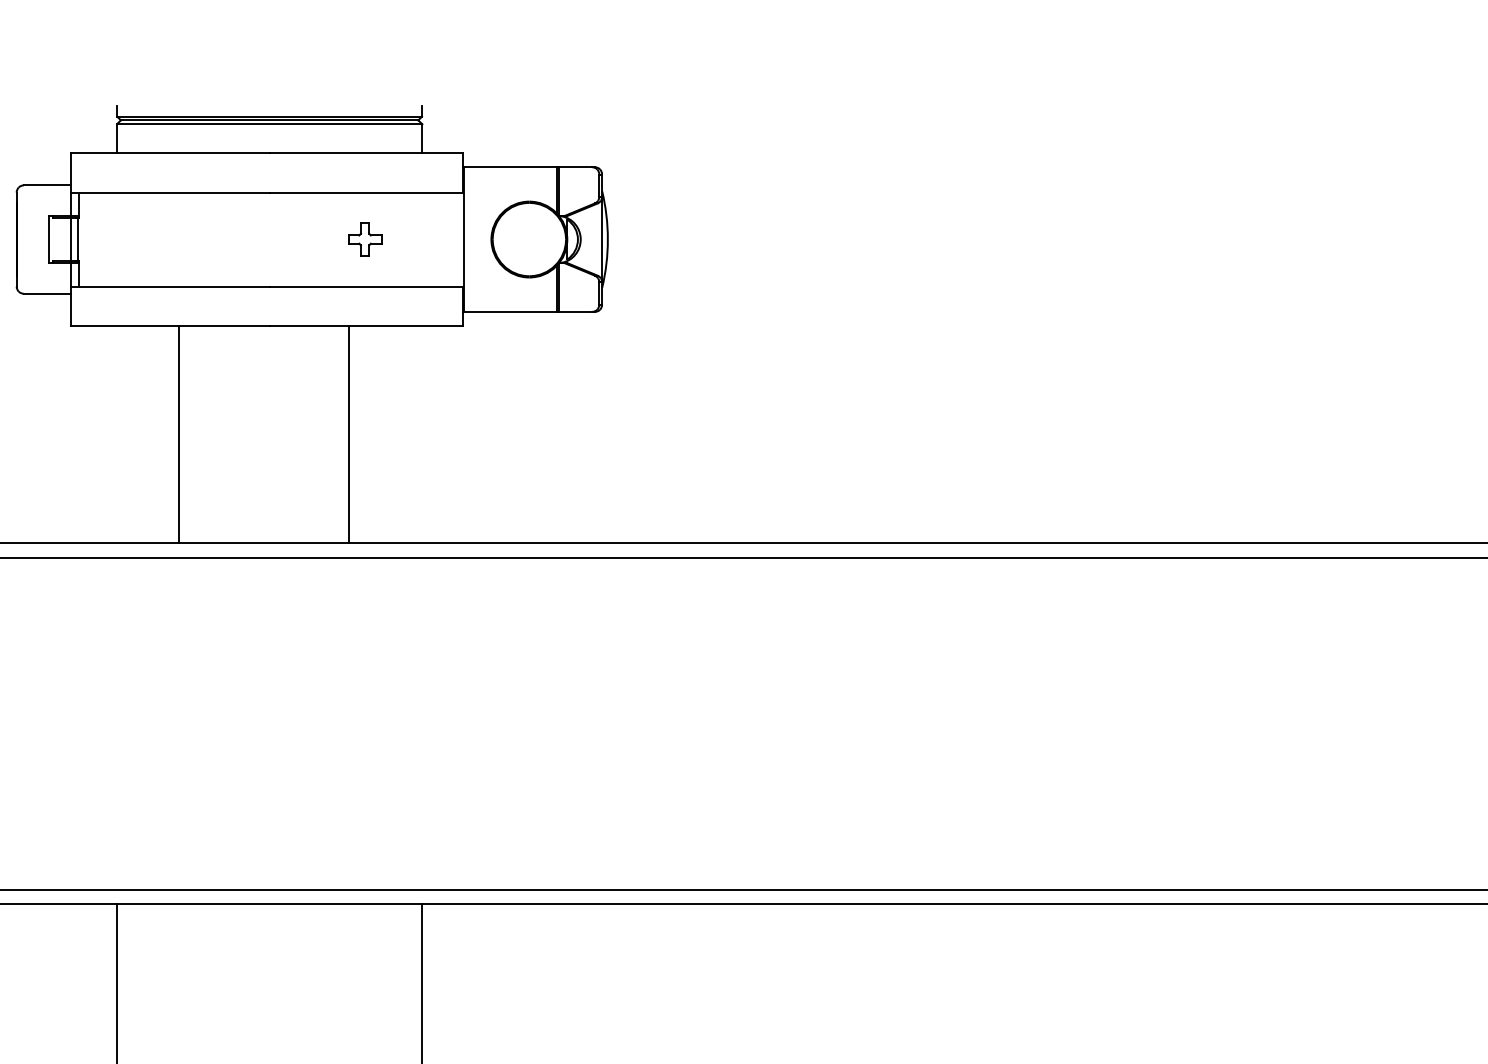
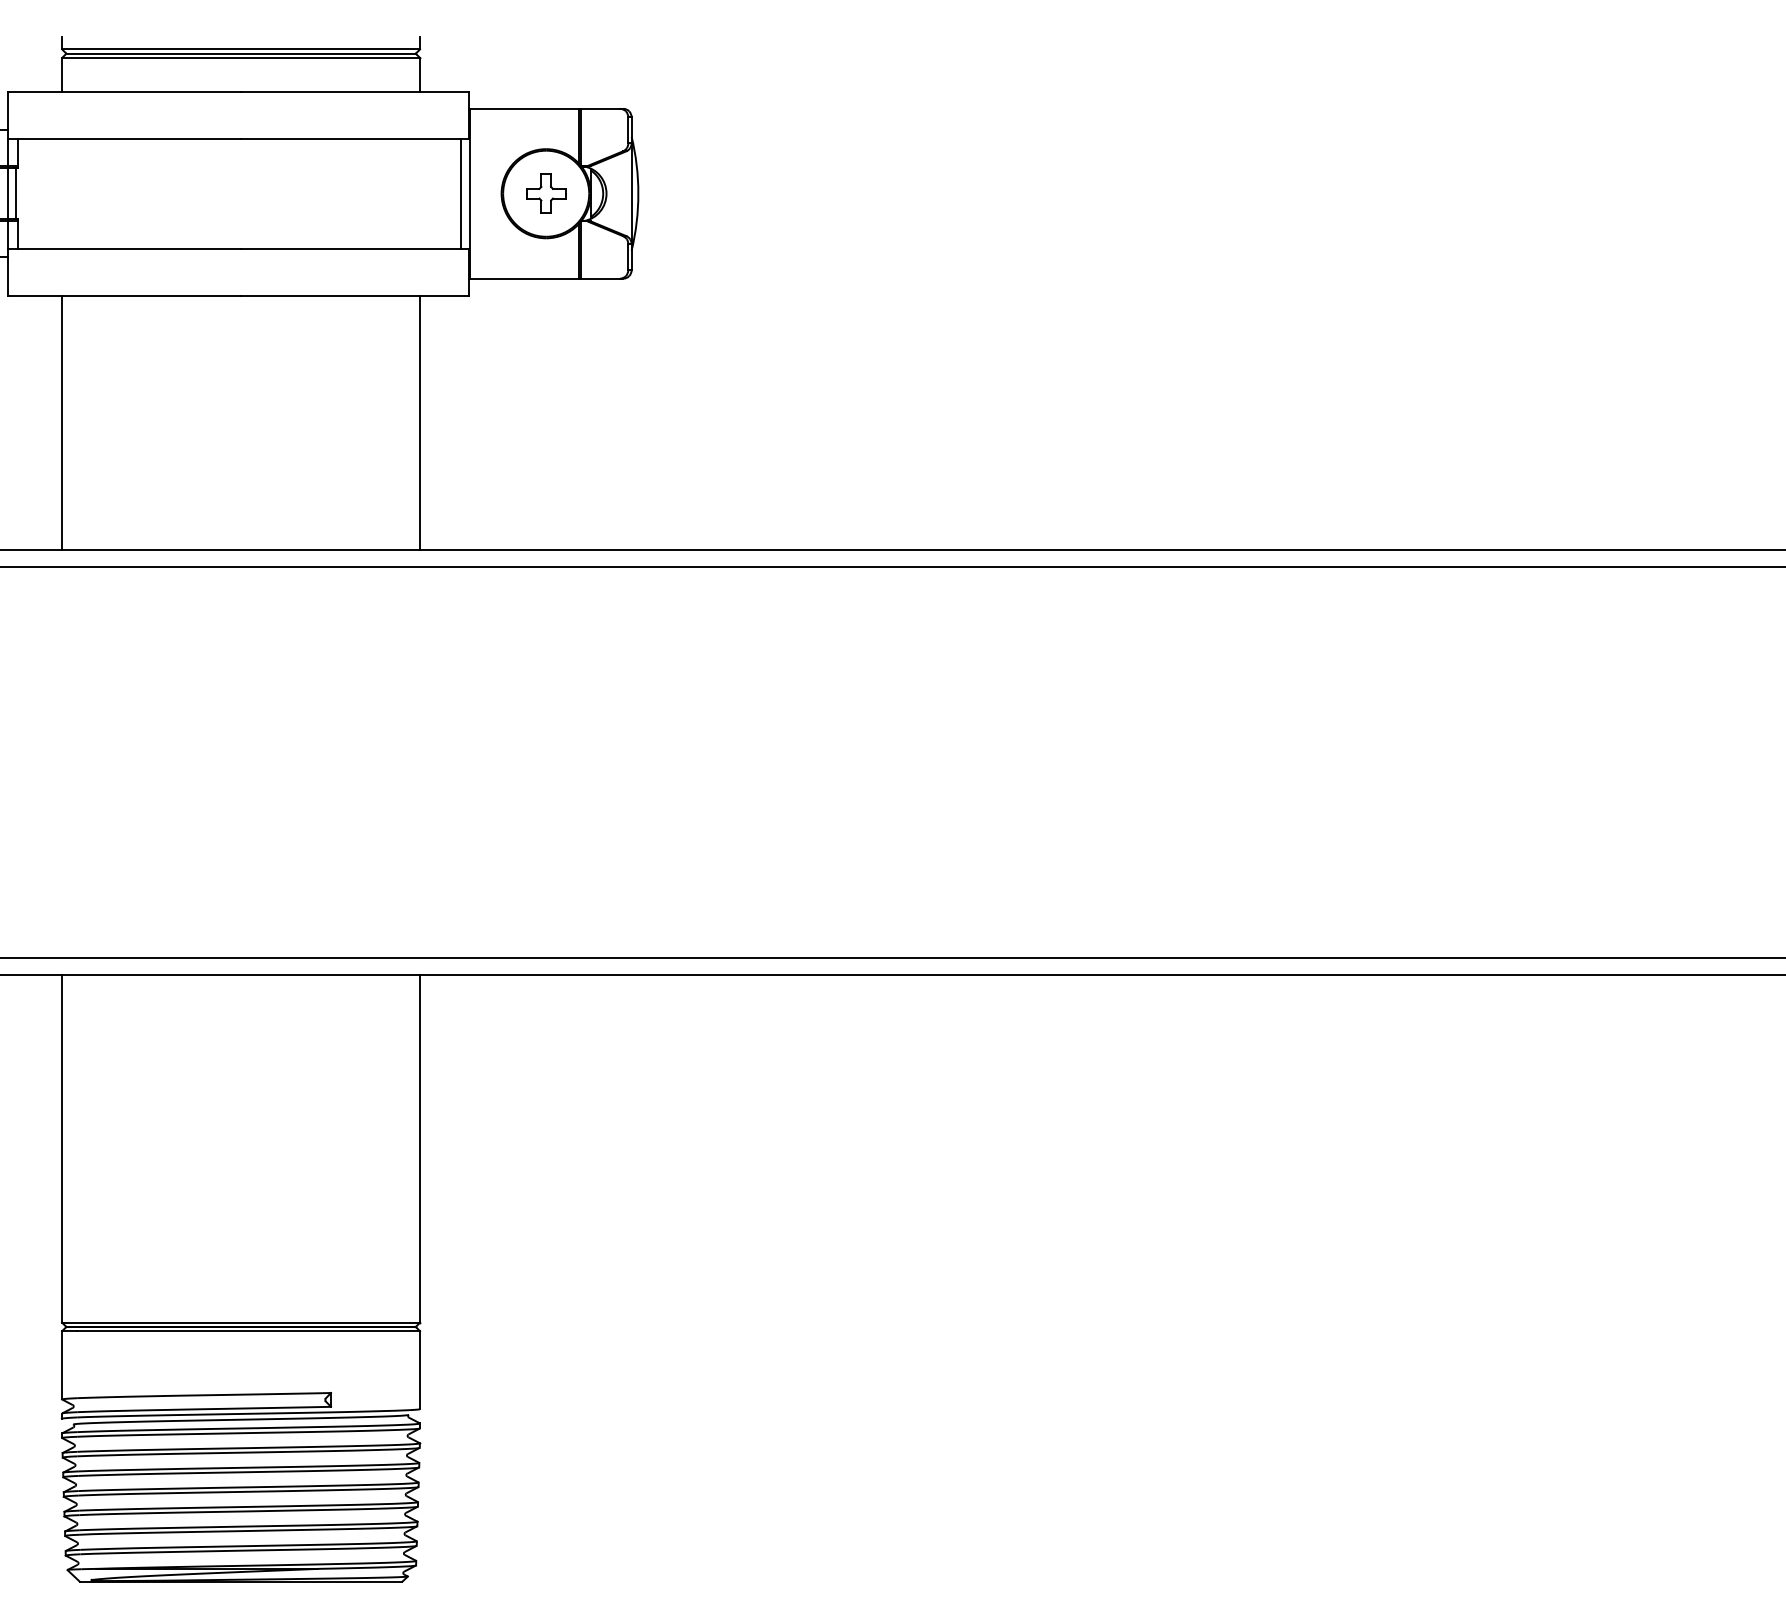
part: (365, 239) -> (546, 193), moved
line: (457, 239) -> (461, 193), added
line: (178, 434) -> (62, 422), moved
line: (349, 434) -> (420, 422), moved

